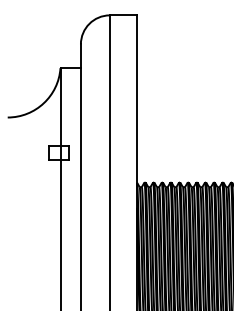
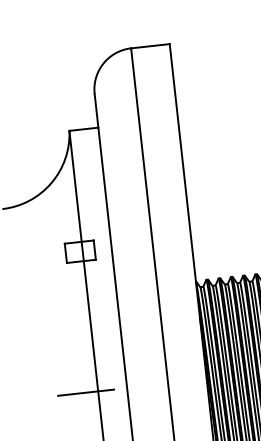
line: (51, 251) -> (85, 392), added

